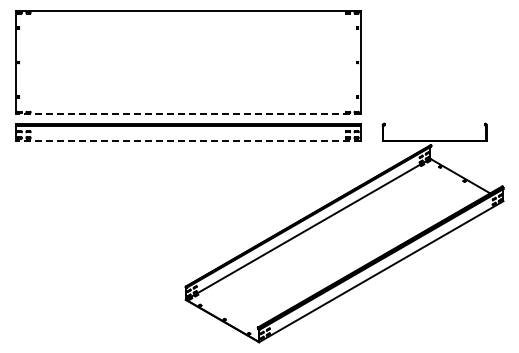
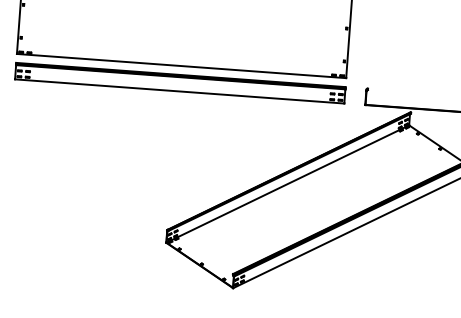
line: (188, 114) -> (181, 66), dashed -> solid
line: (188, 141) -> (179, 91), dashed -> solid

